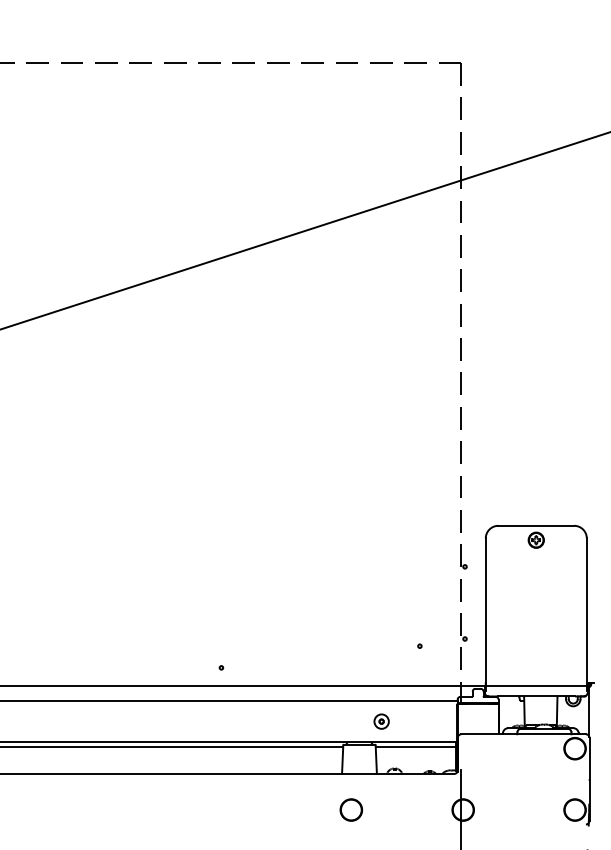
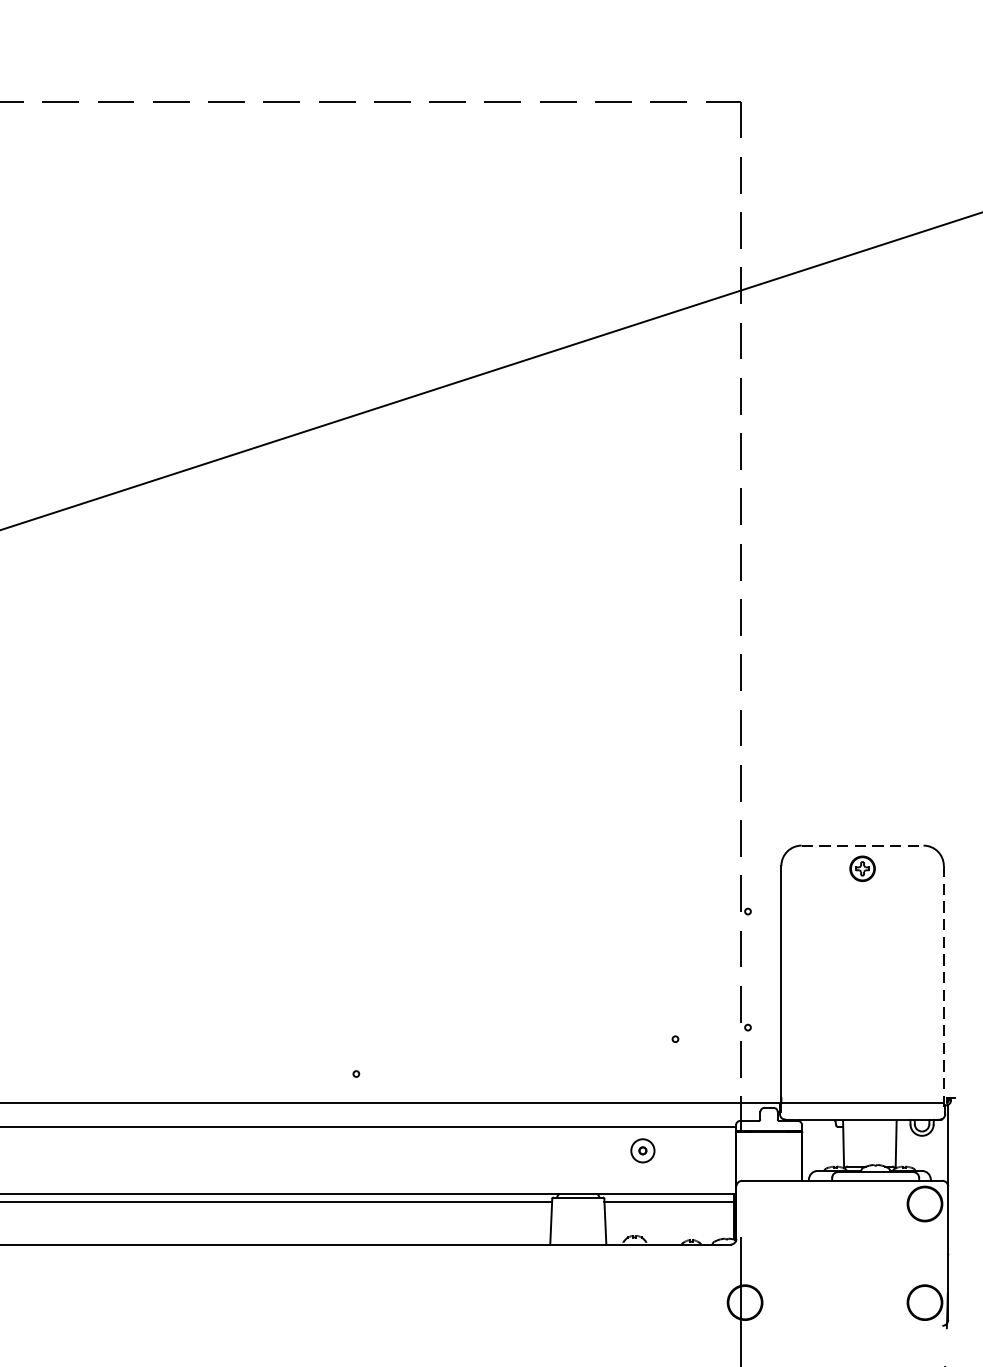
line: (536, 525) -> (862, 845), solid -> dashed
line: (586, 615) -> (943, 989), solid -> dashed
part: (381, 721) -> (642, 1150), moved
part: (351, 809) -> (565, 1301), removed

